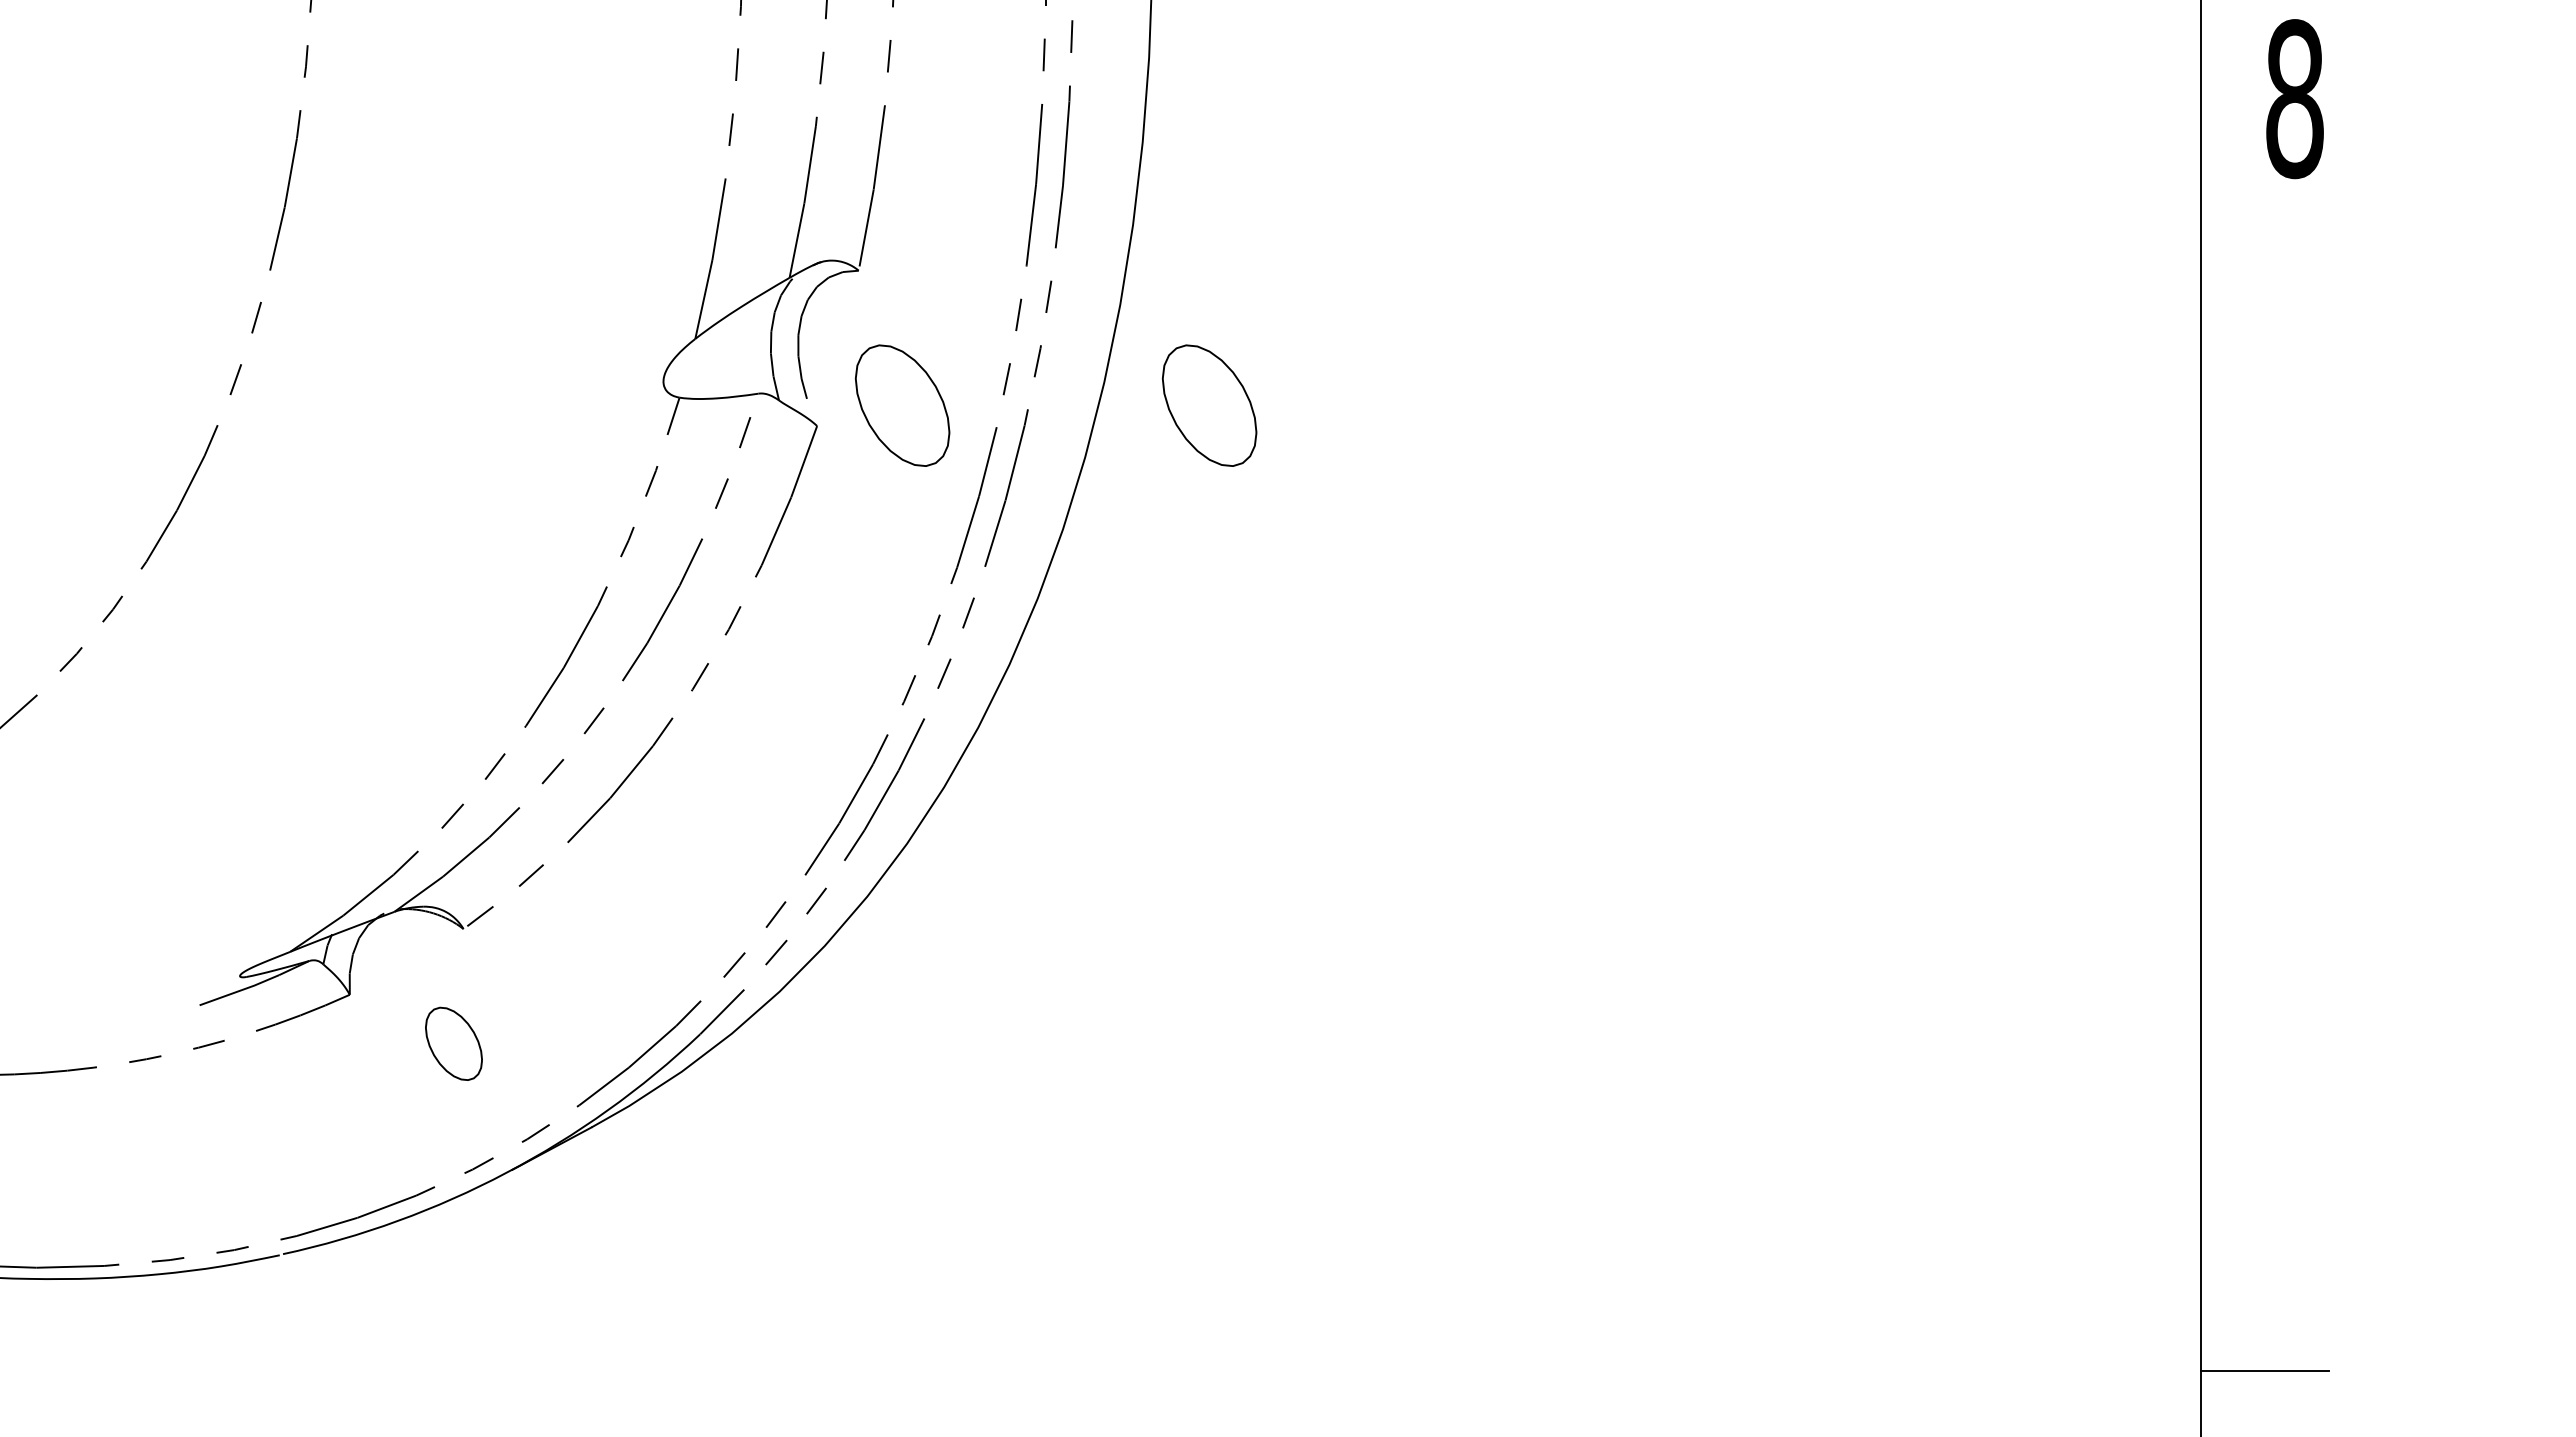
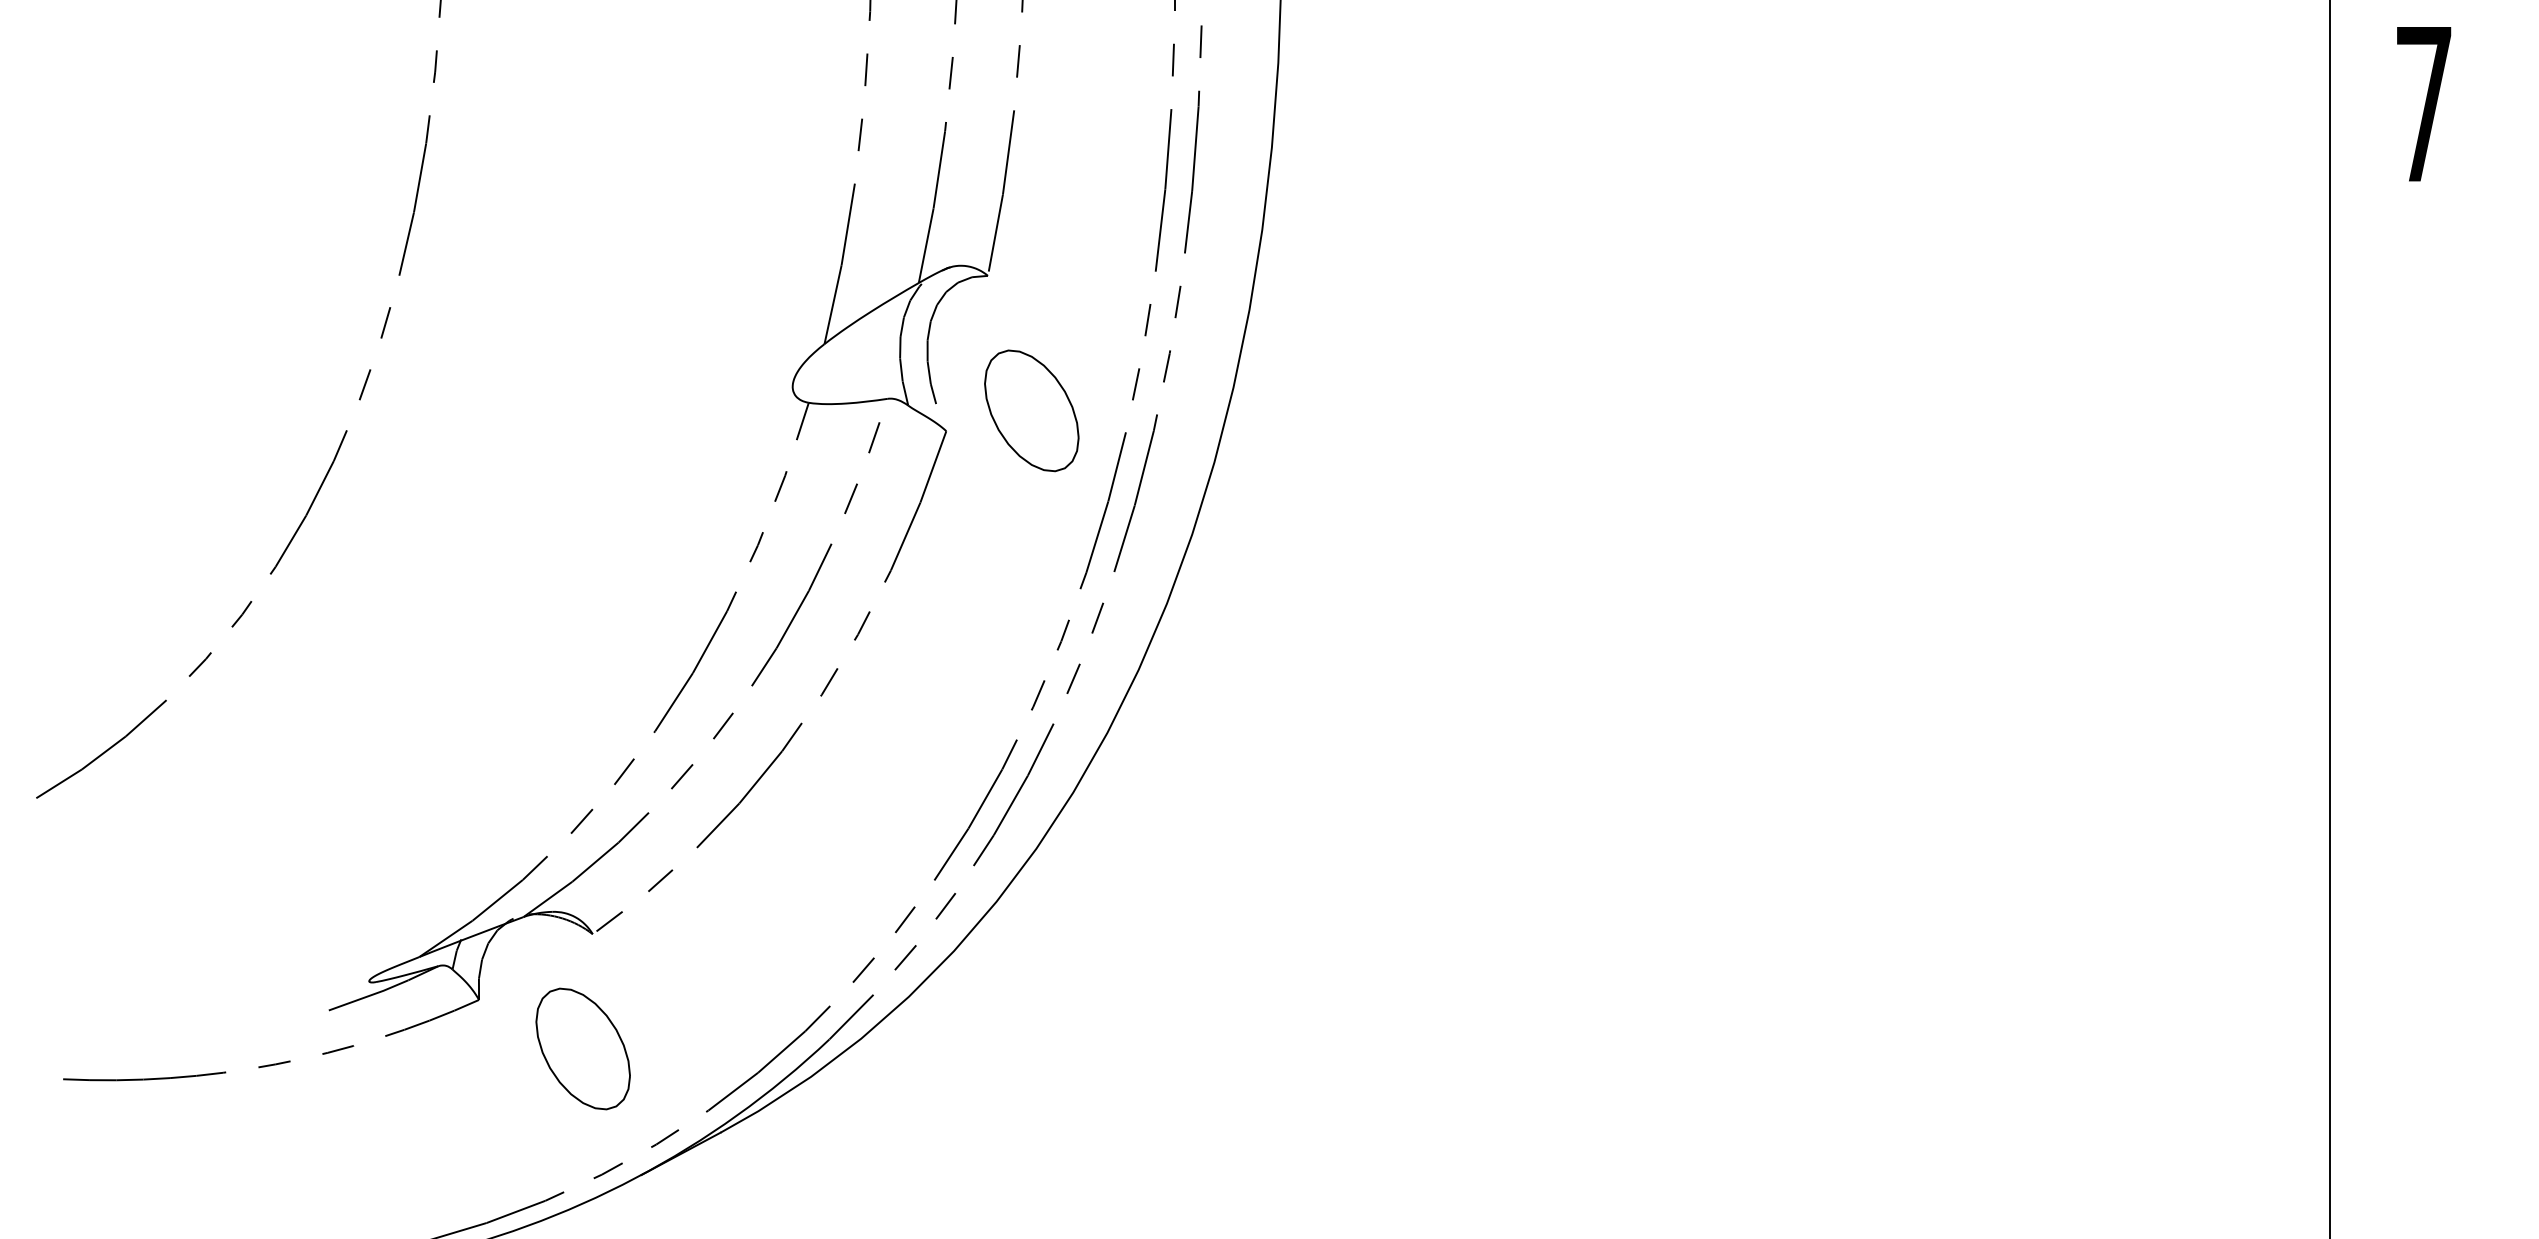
text: (2294, 99) -> (2423, 104), 8 -> 7
part: (1209, 405) -> (1338, 410), removed
part: (453, 1043) -> (582, 1048), size x1.67

